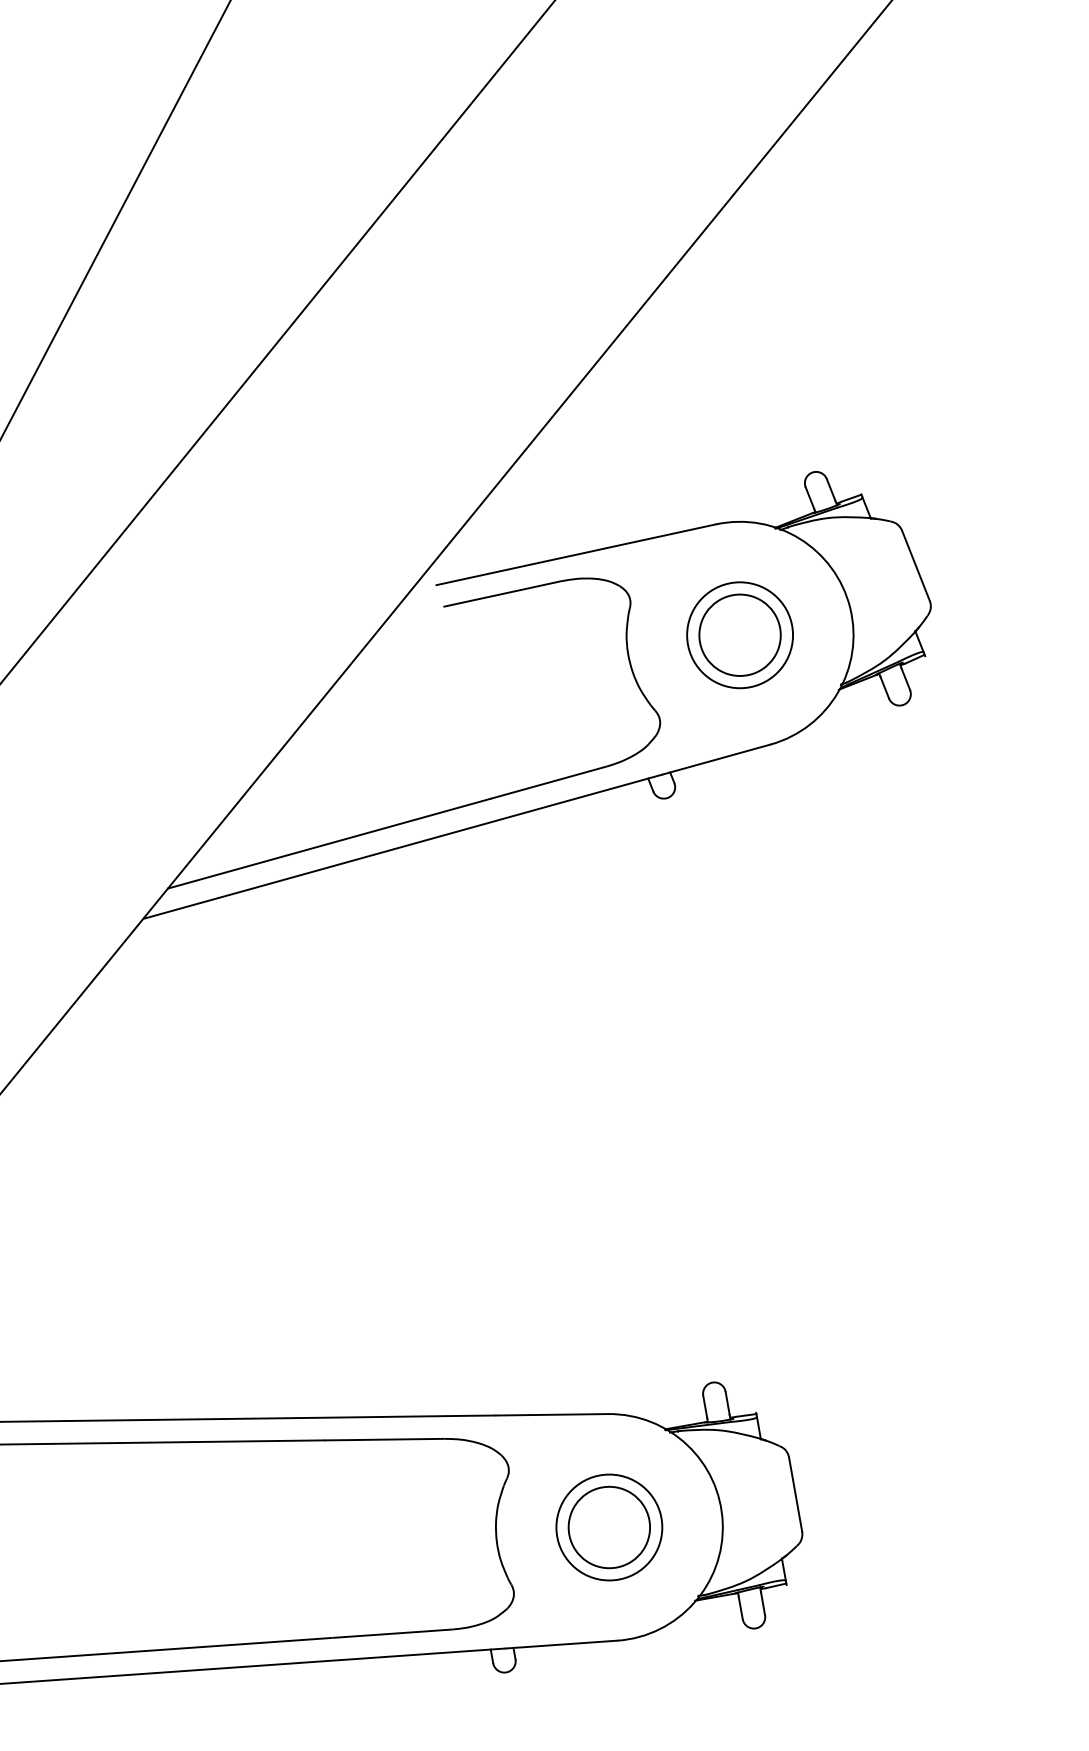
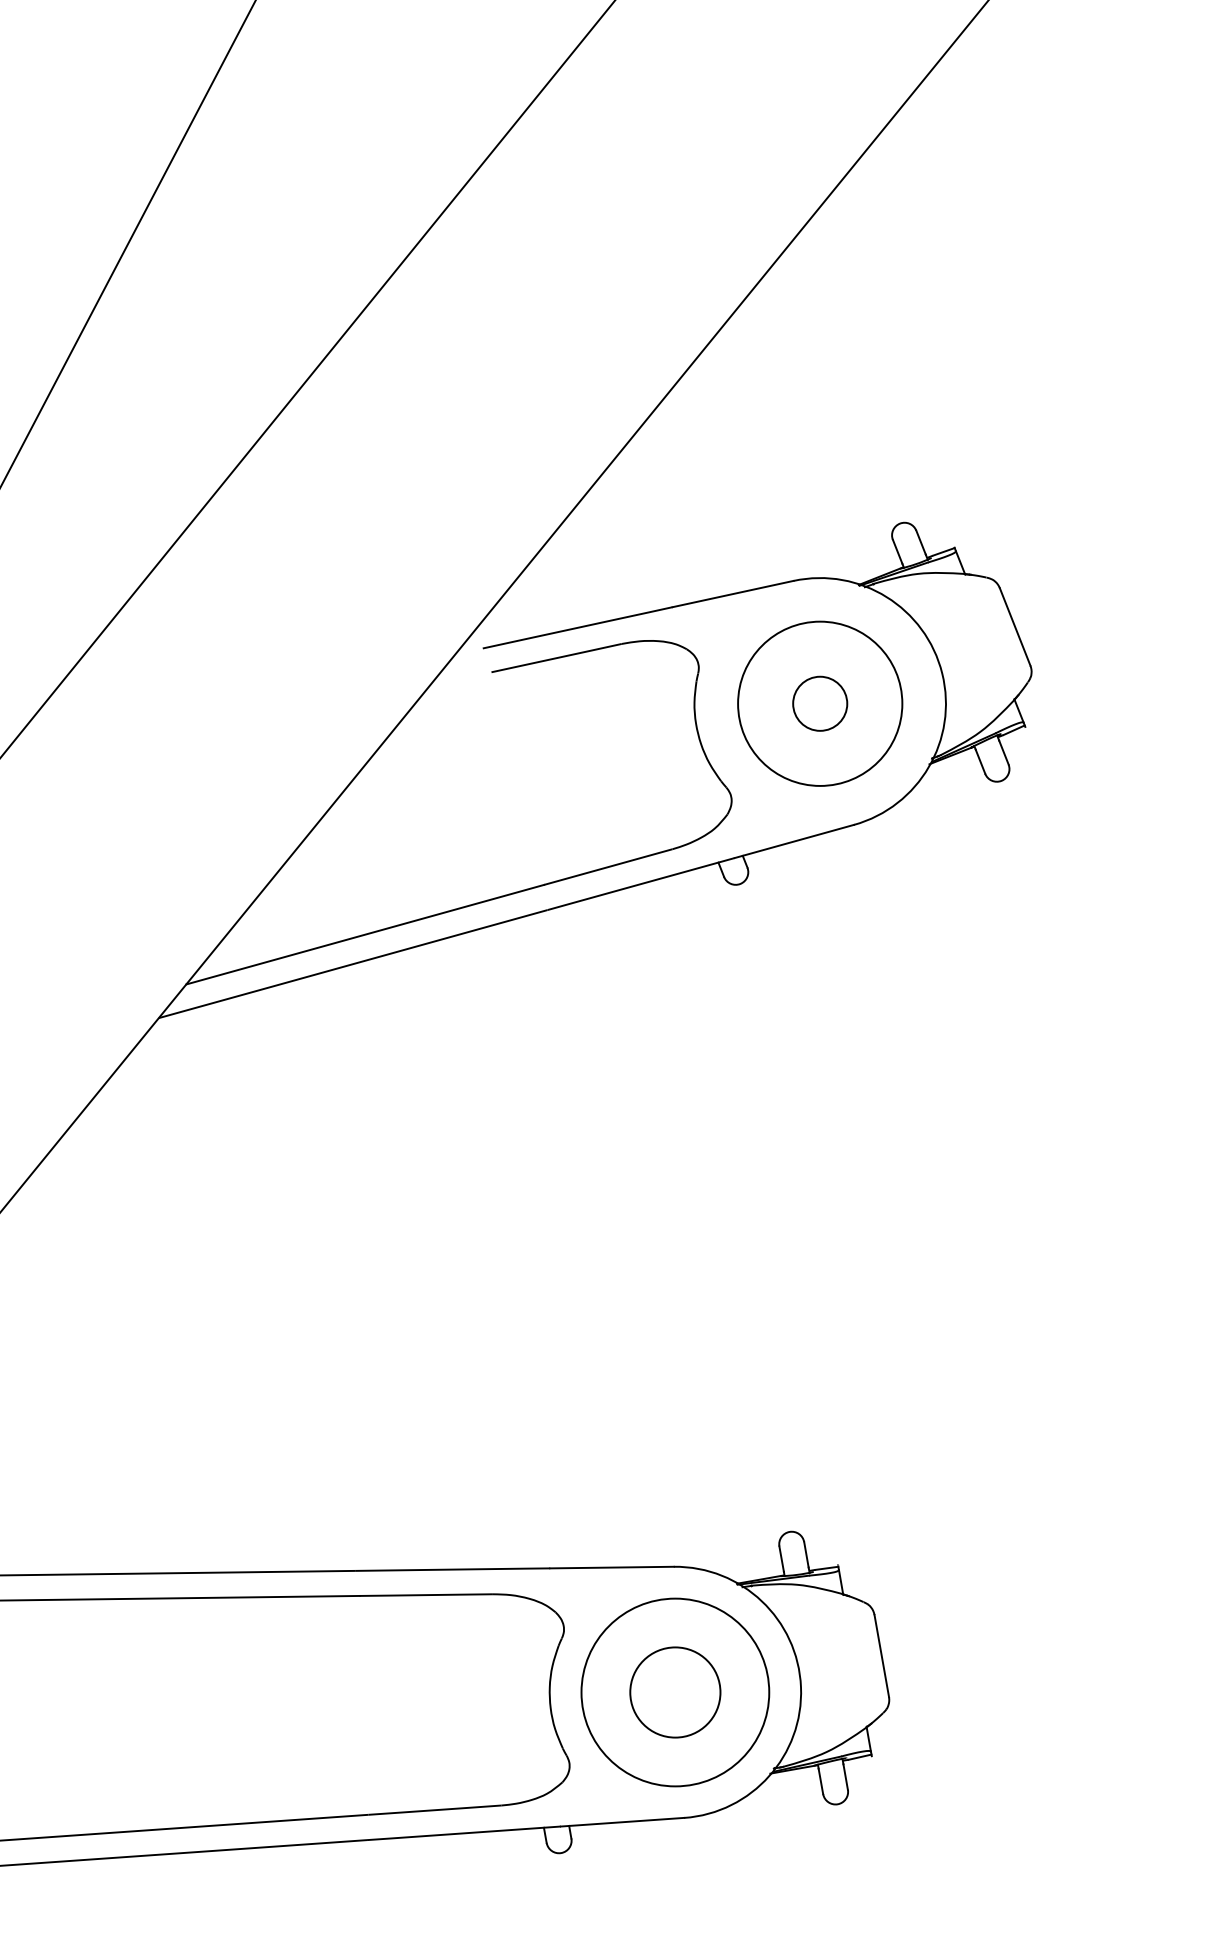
circle: (739, 634) -> (819, 702), size x0.6
circle: (740, 635) -> (820, 704), size x1.4
circle: (609, 1527) -> (675, 1692), size x1.6

